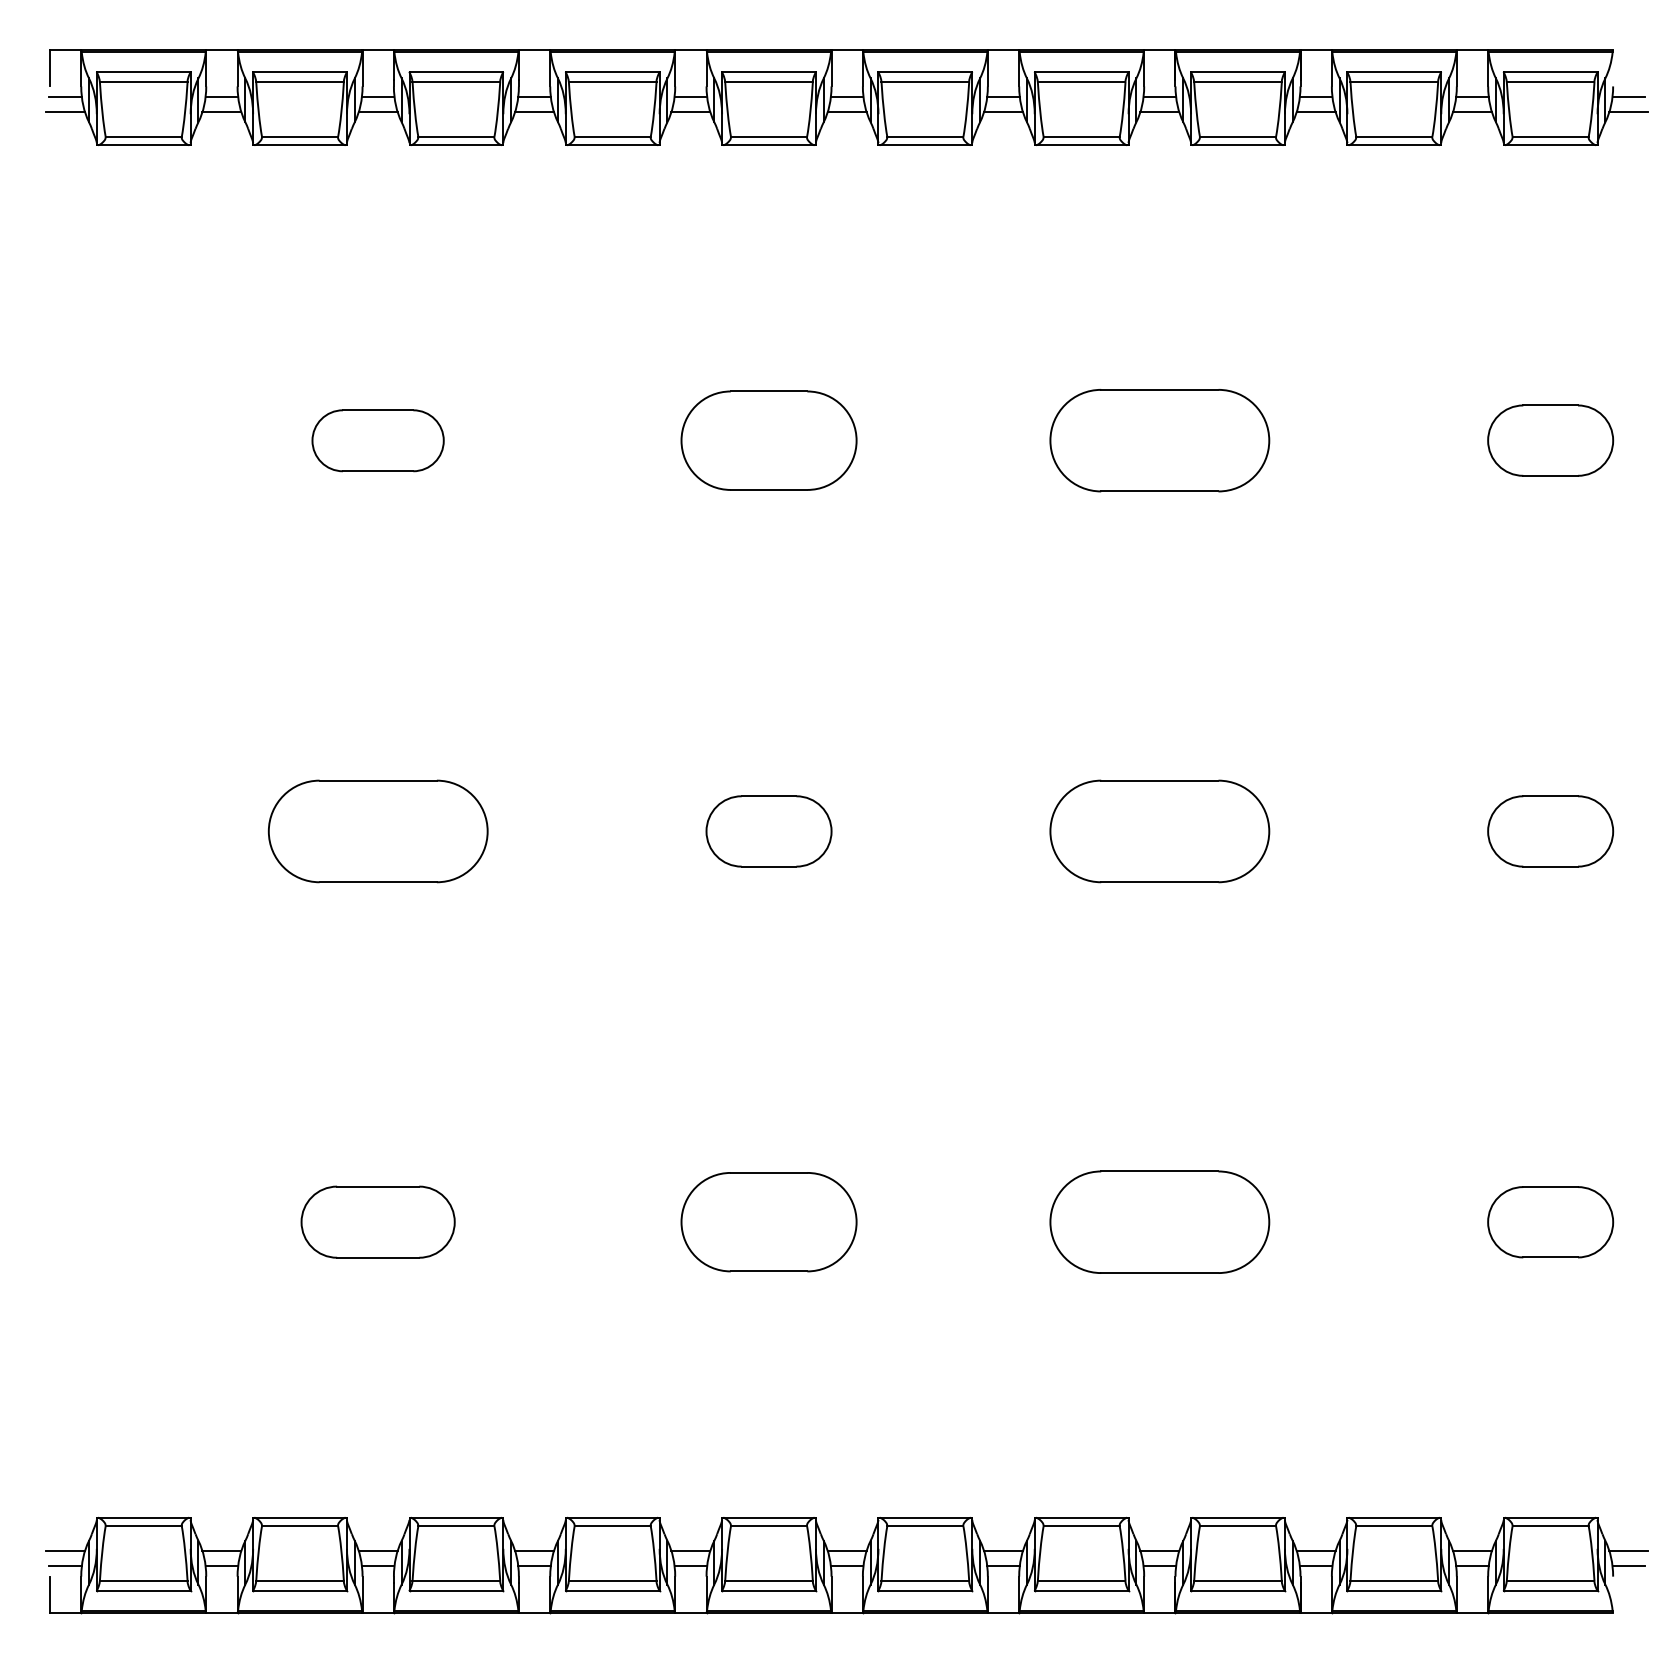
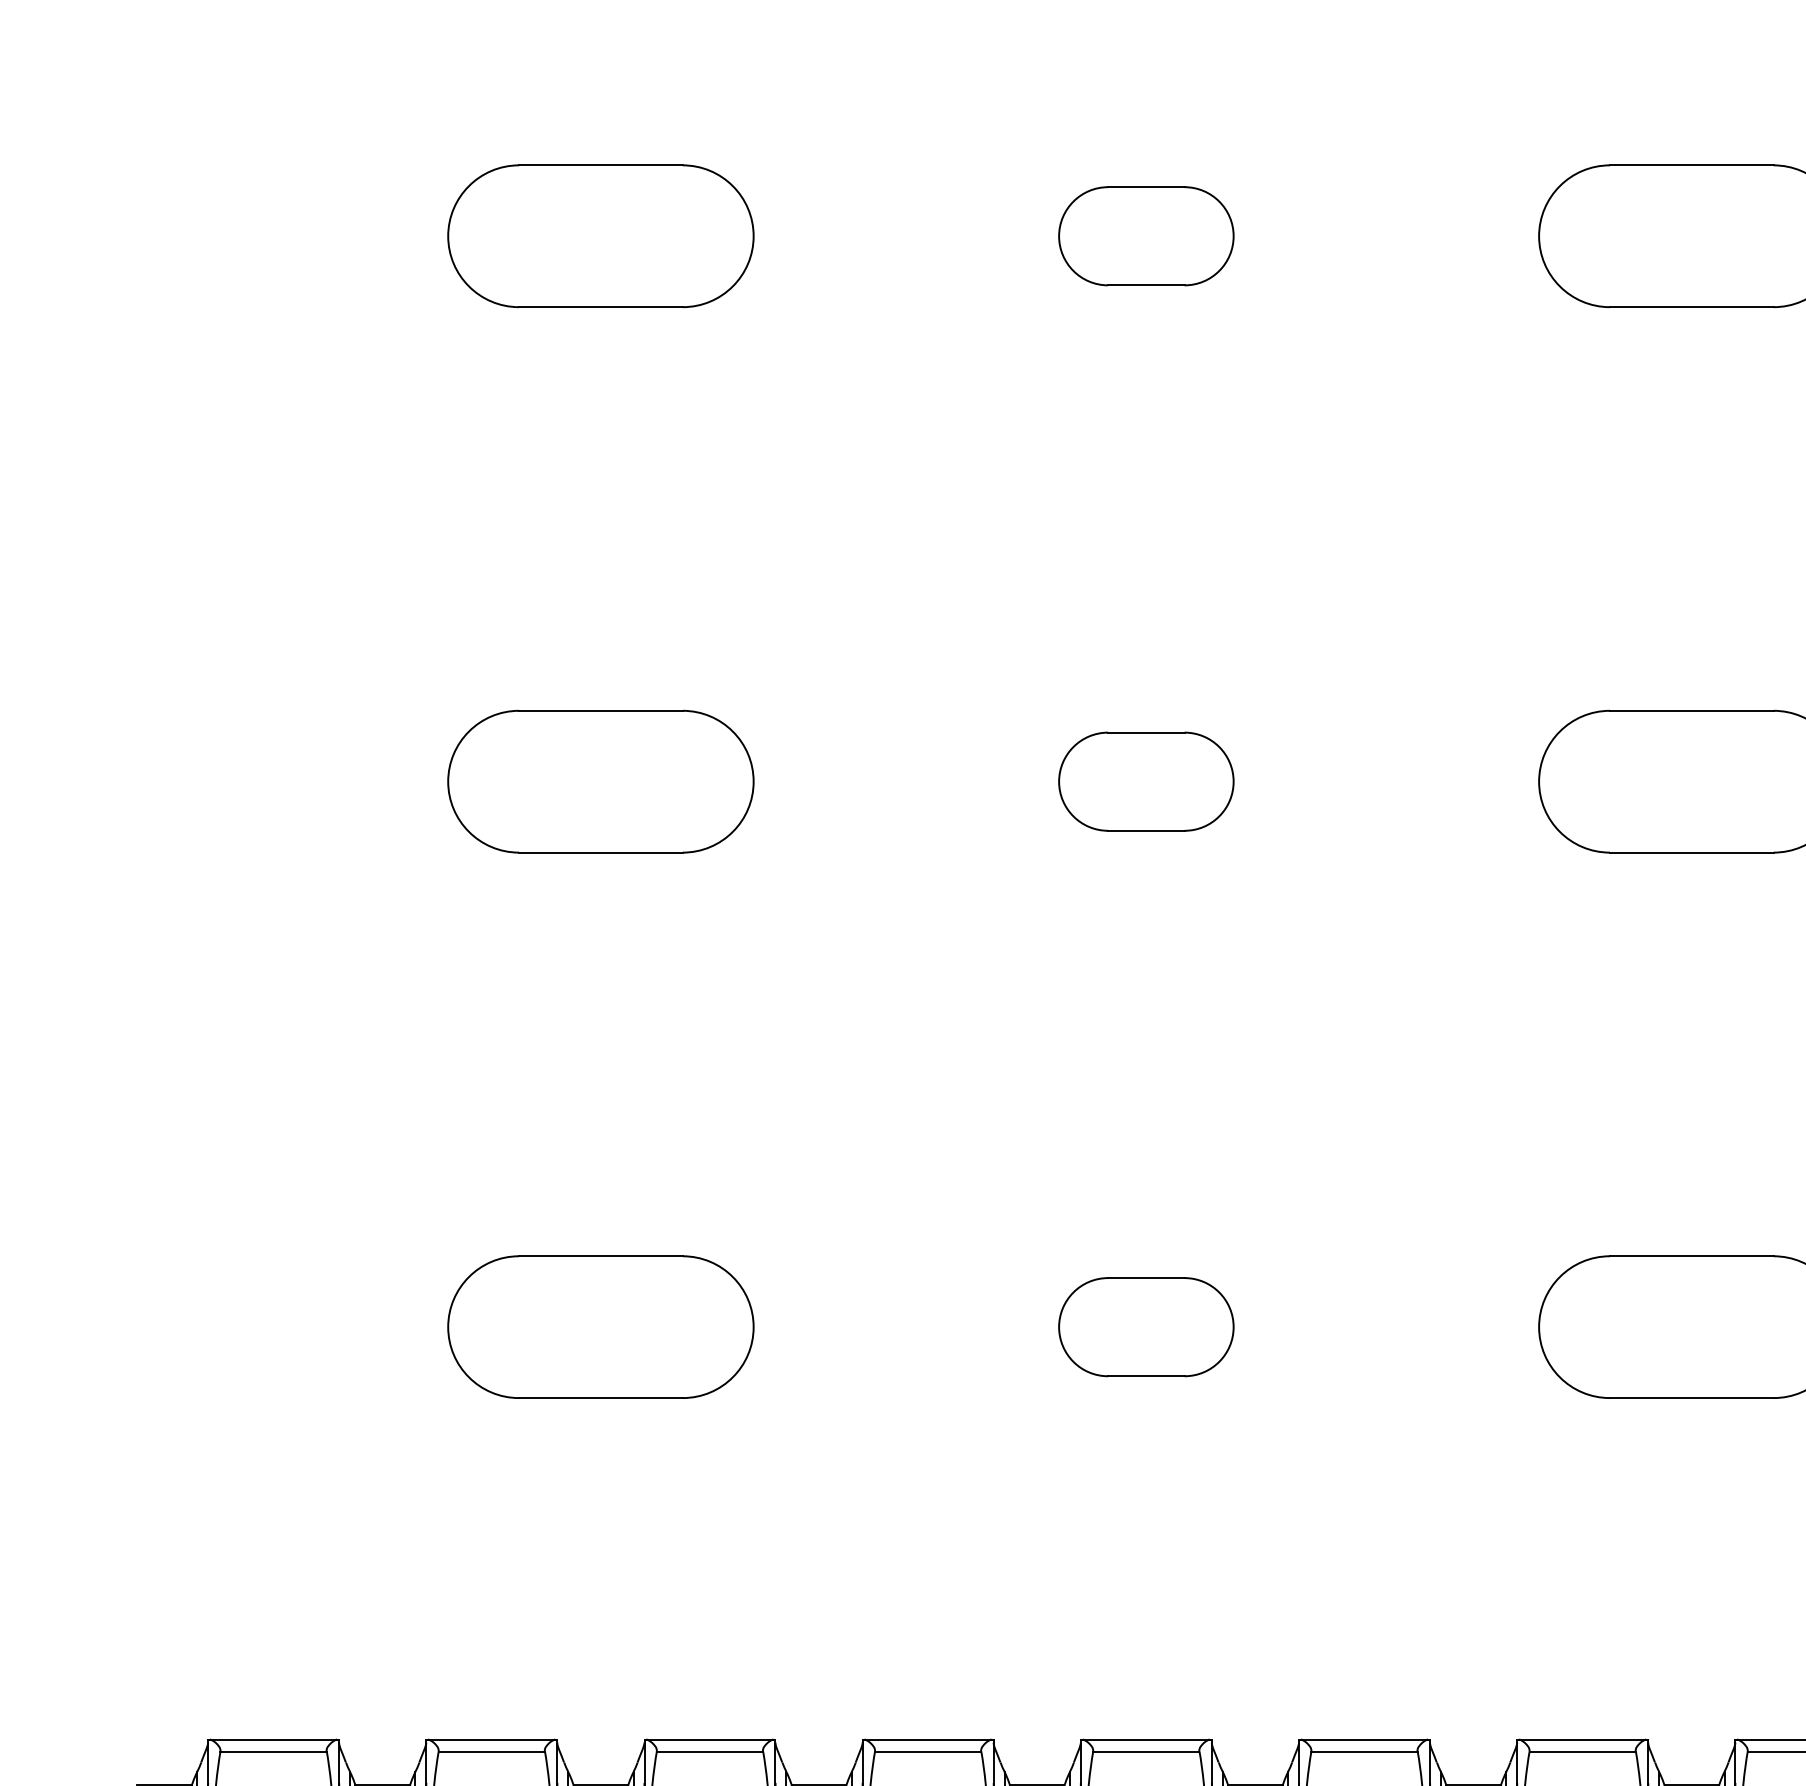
part: (377, 440) -> (599, 236), size x1.67
part: (768, 440) -> (1145, 236), size x0.71
part: (377, 1221) -> (599, 1326), size x1.43
part: (768, 1222) -> (1145, 1327), size x0.71

